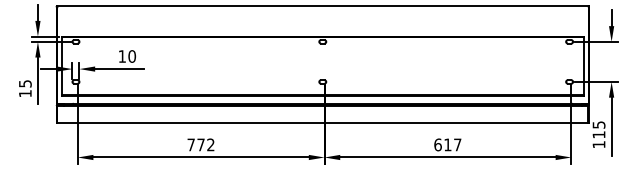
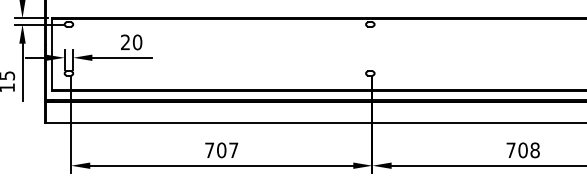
text: (121, 56) -> (124, 42), 10 -> 20
text: (205, 144) -> (227, 149), 772 -> 707
text: (447, 144) -> (522, 149), 617 -> 708

